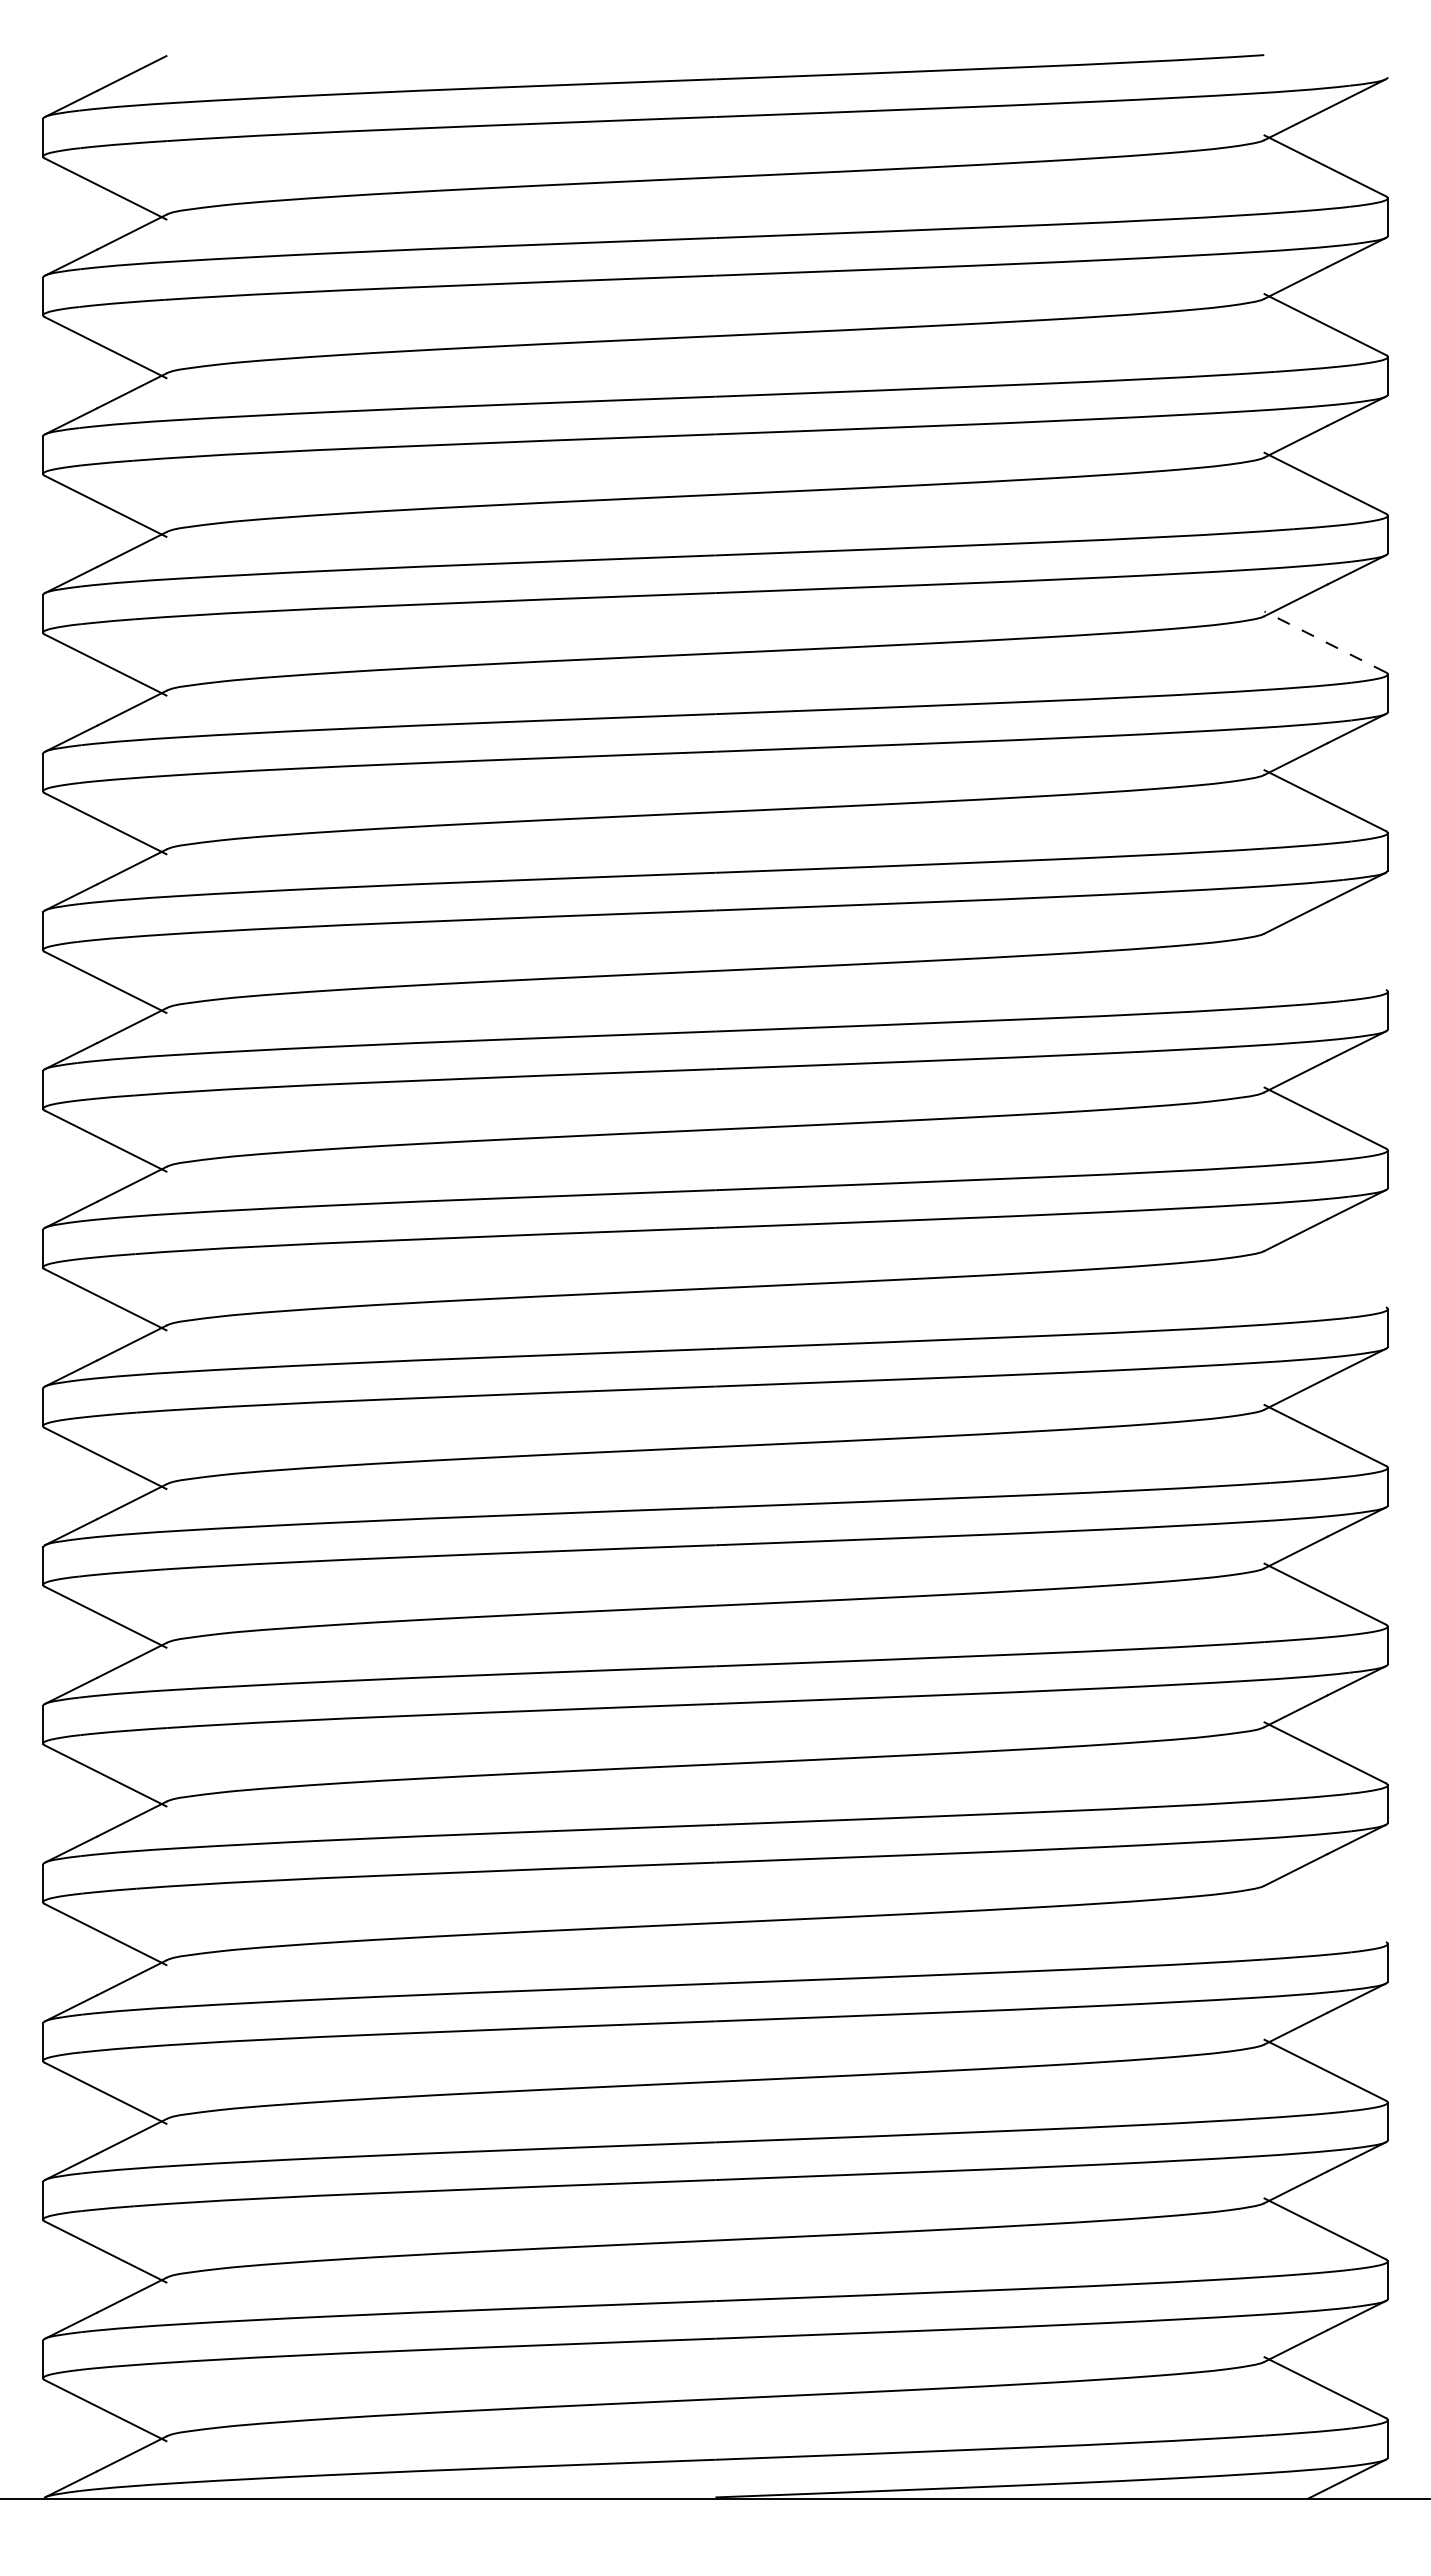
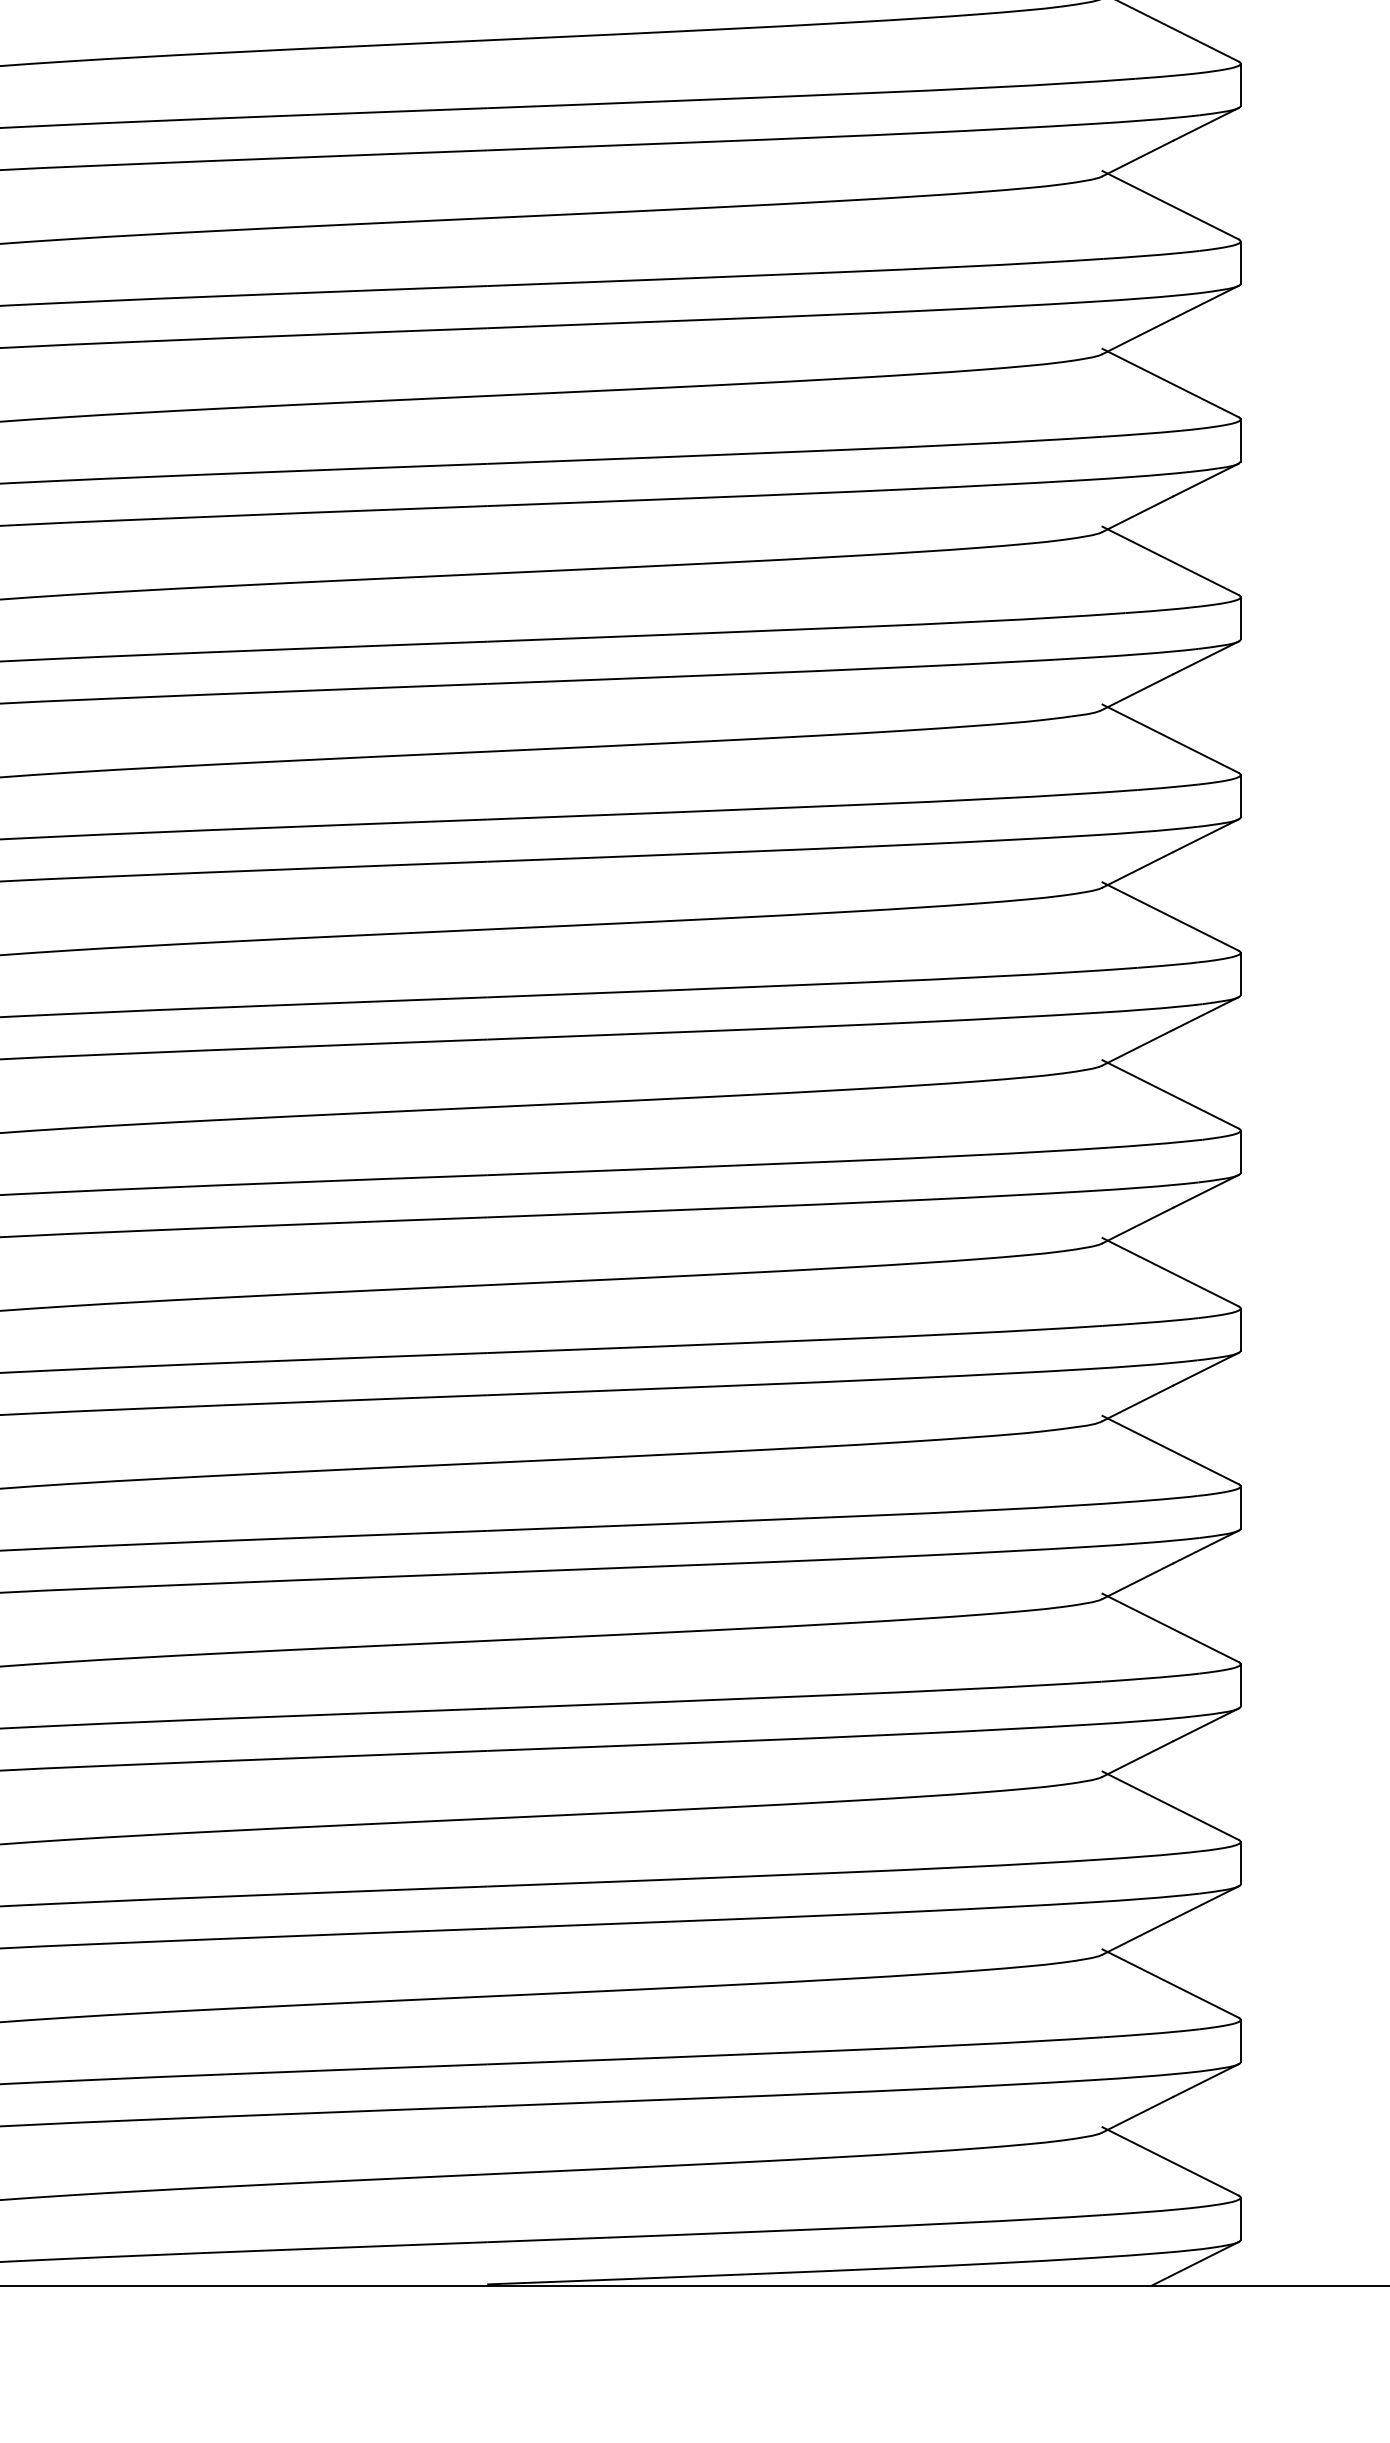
line: (1325, 641) -> (1170, 204), dashed -> solid
line: (1324, 958) -> (1169, 559), added
line: (1324, 1276) -> (1169, 916), added
line: (1324, 1911) -> (1169, 1627), added

